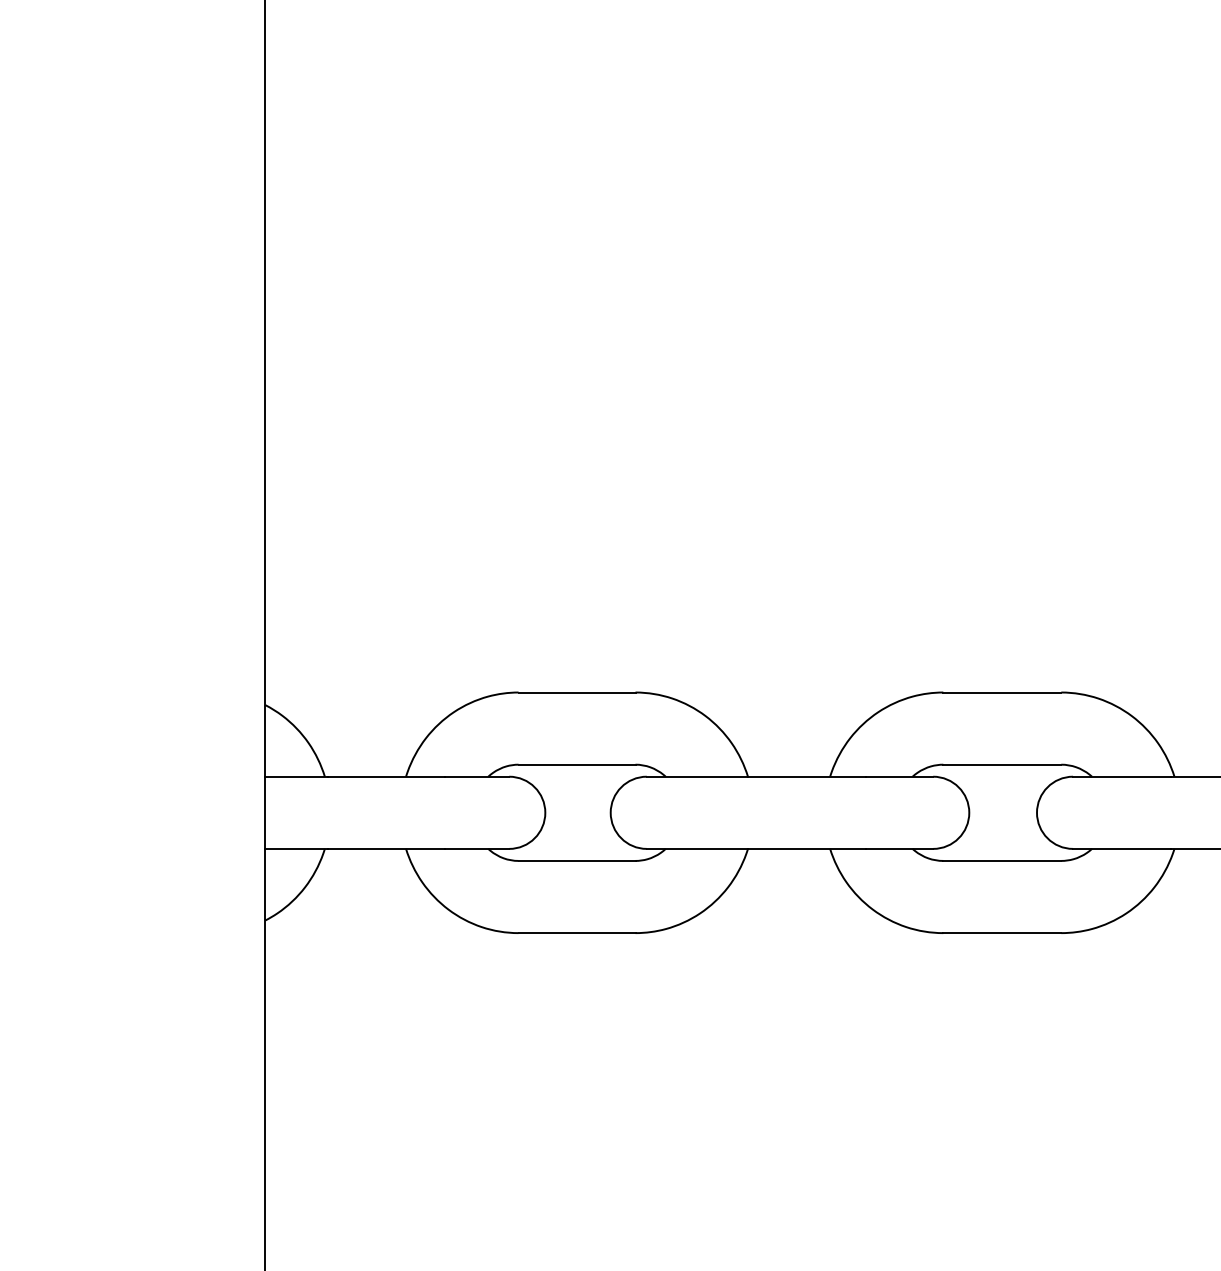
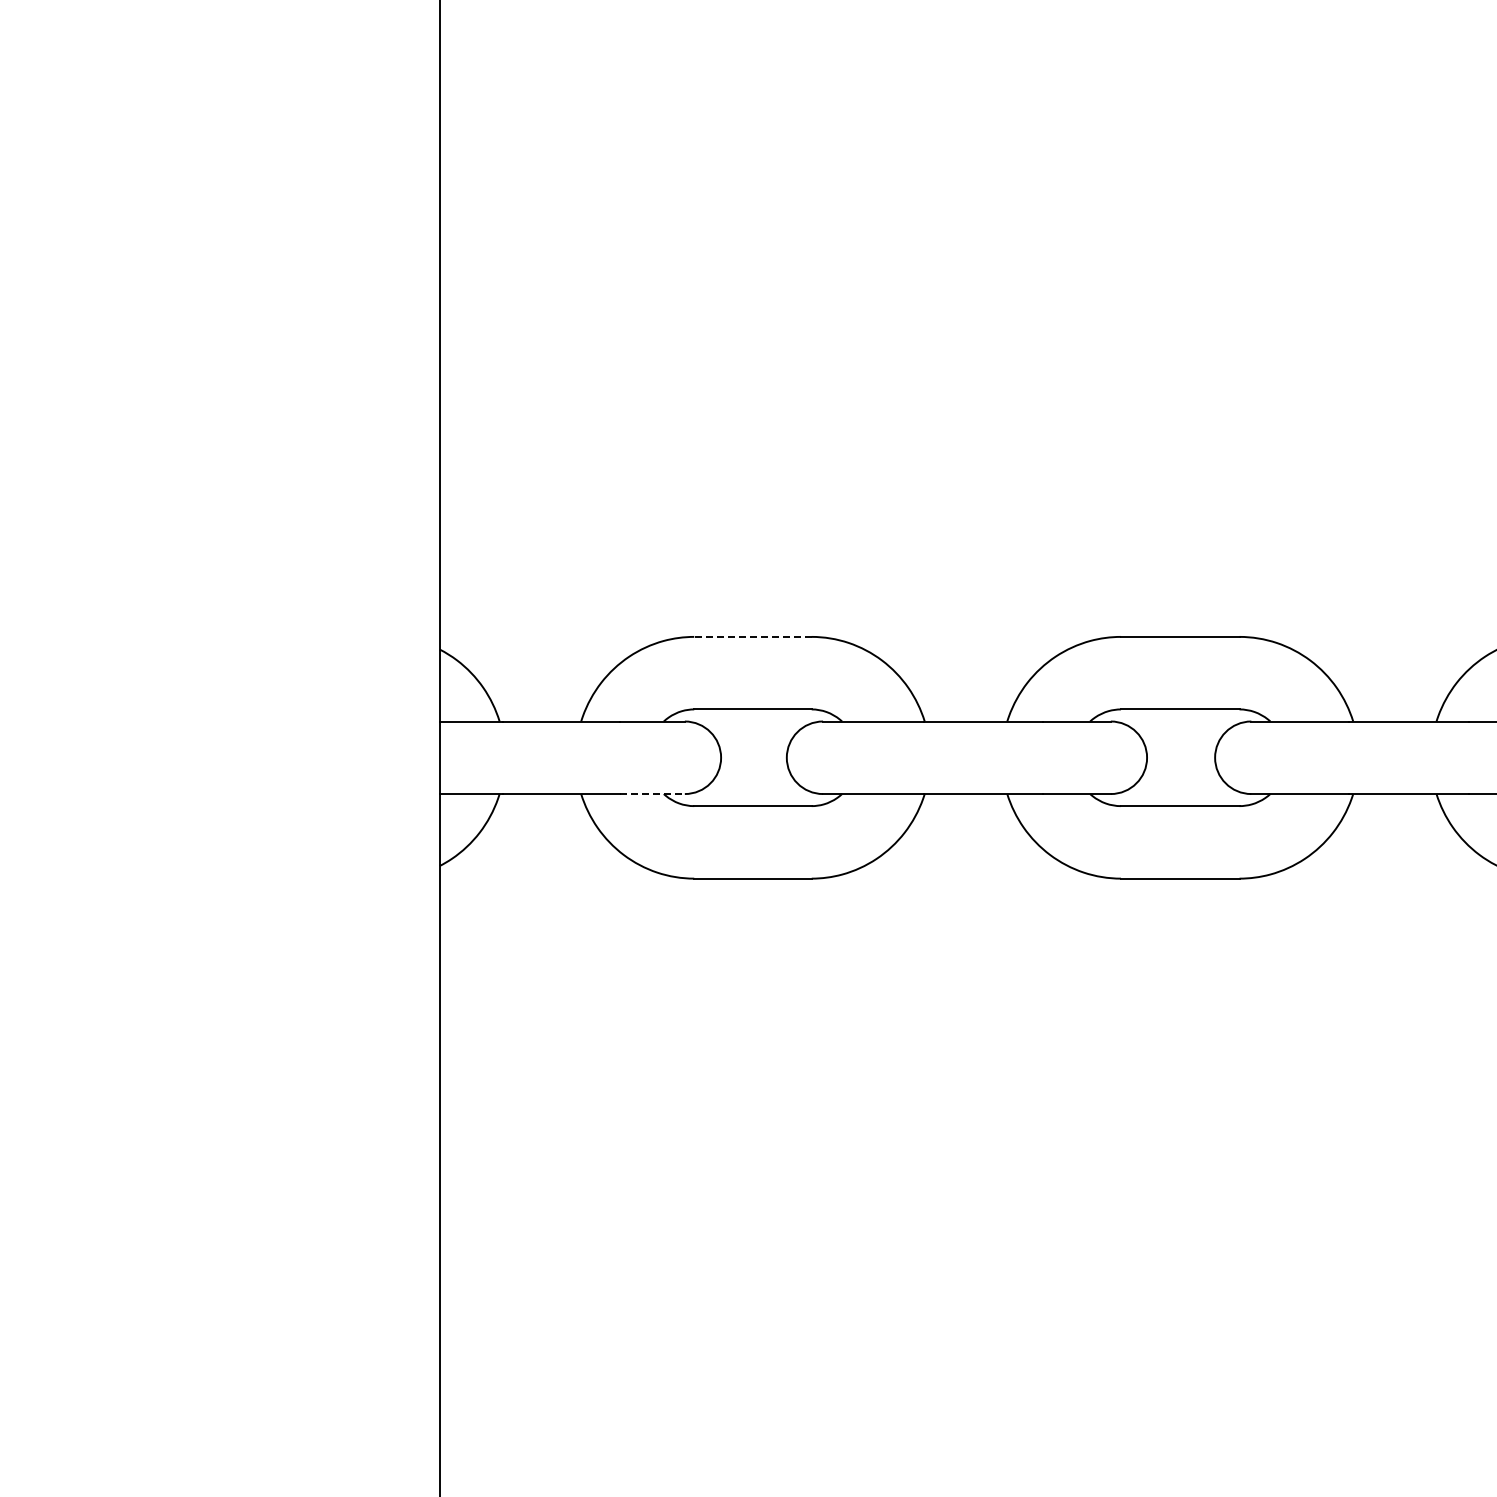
line: (576, 692) -> (752, 636), solid -> dashed
line: (478, 849) -> (653, 794), solid -> dashed

